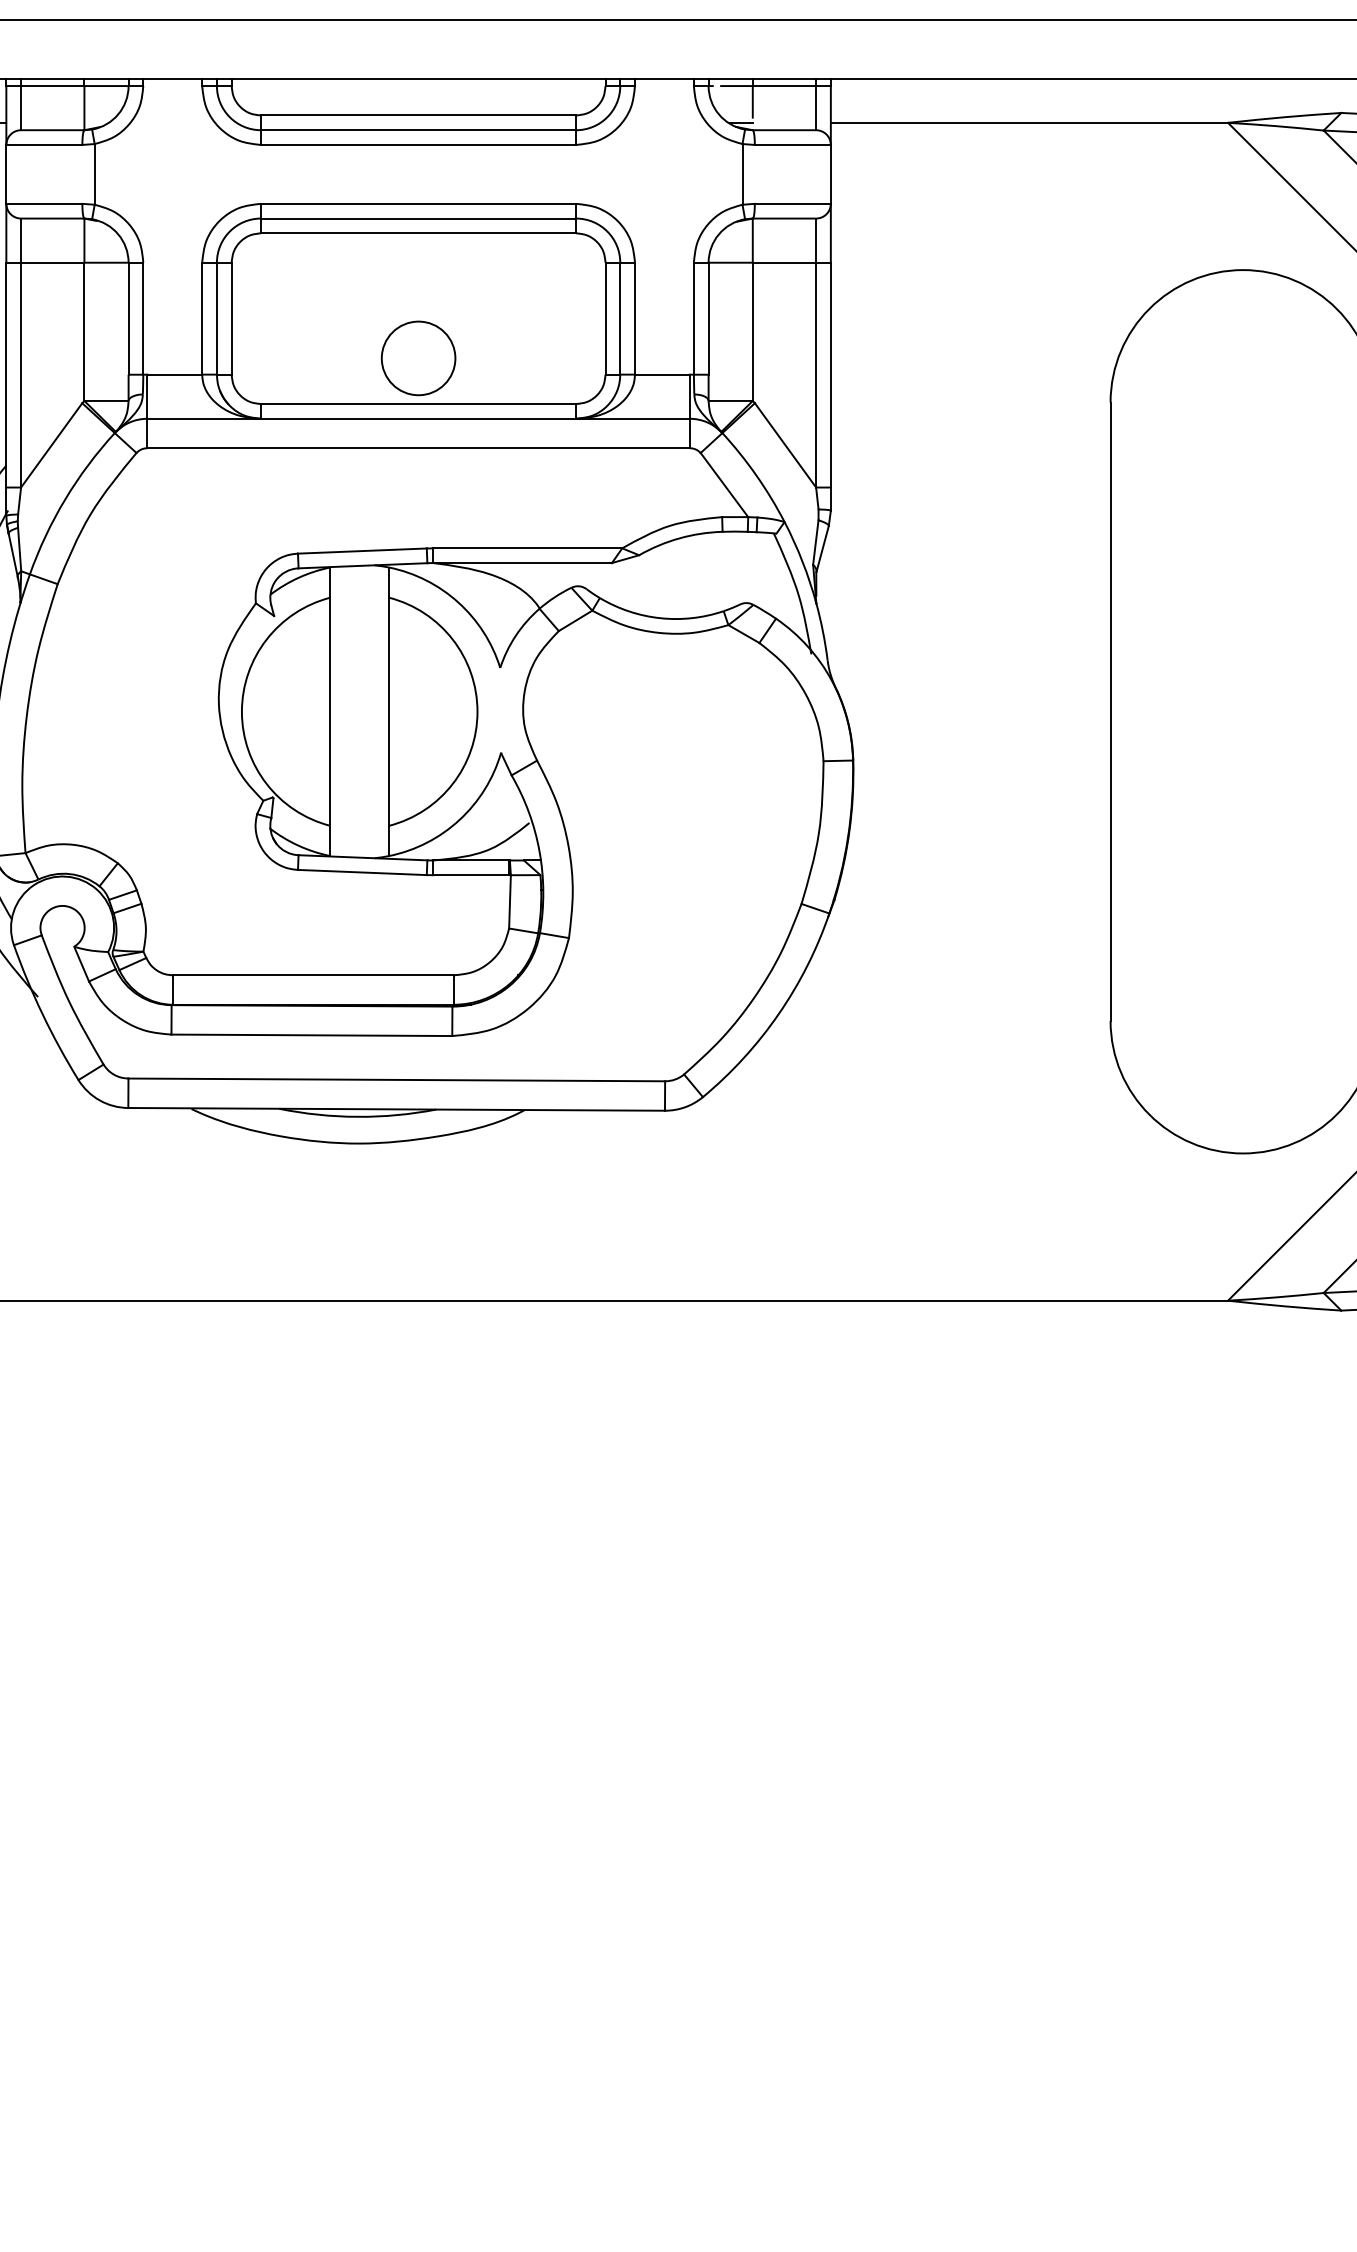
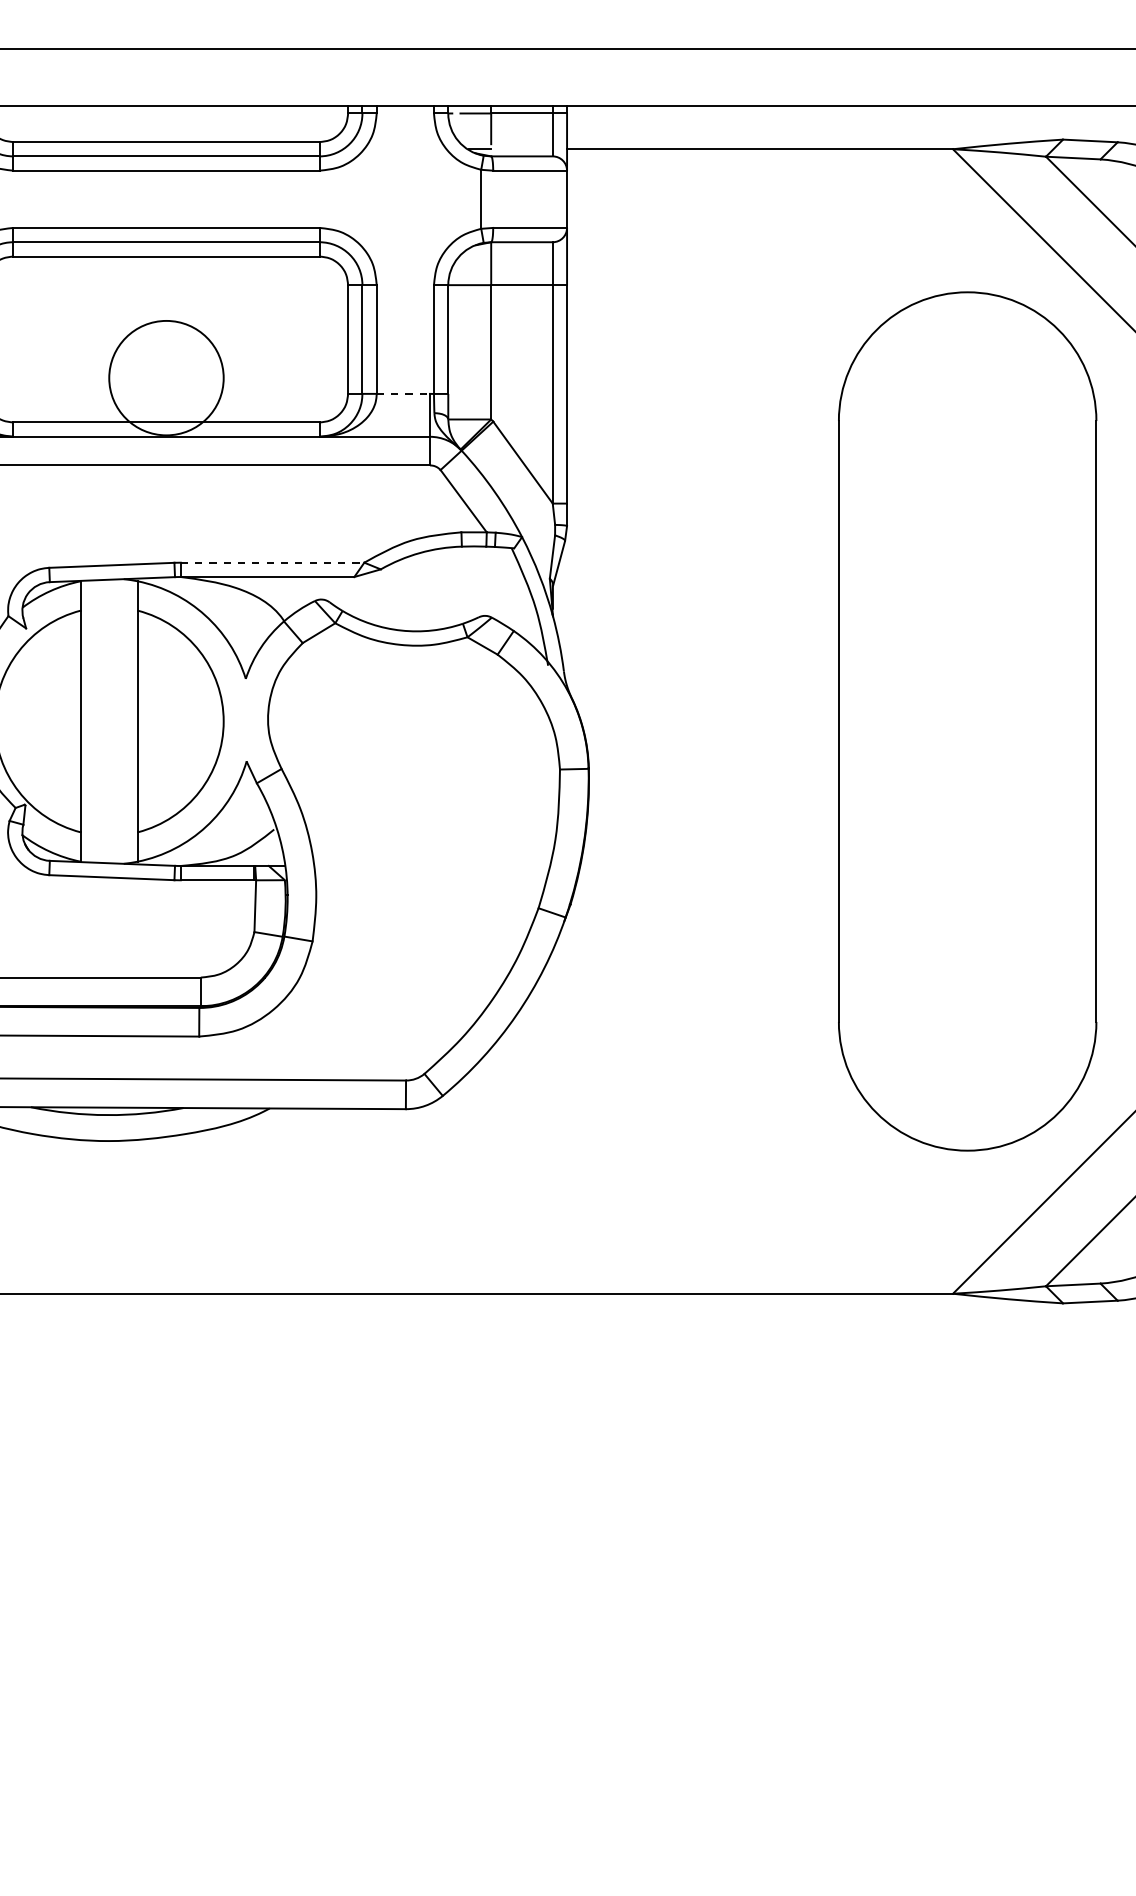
circle: (418, 358) -> (166, 378), size x1.6
line: (662, 374) -> (403, 393), solid -> dashed
line: (528, 548) -> (273, 562), solid -> dashed

